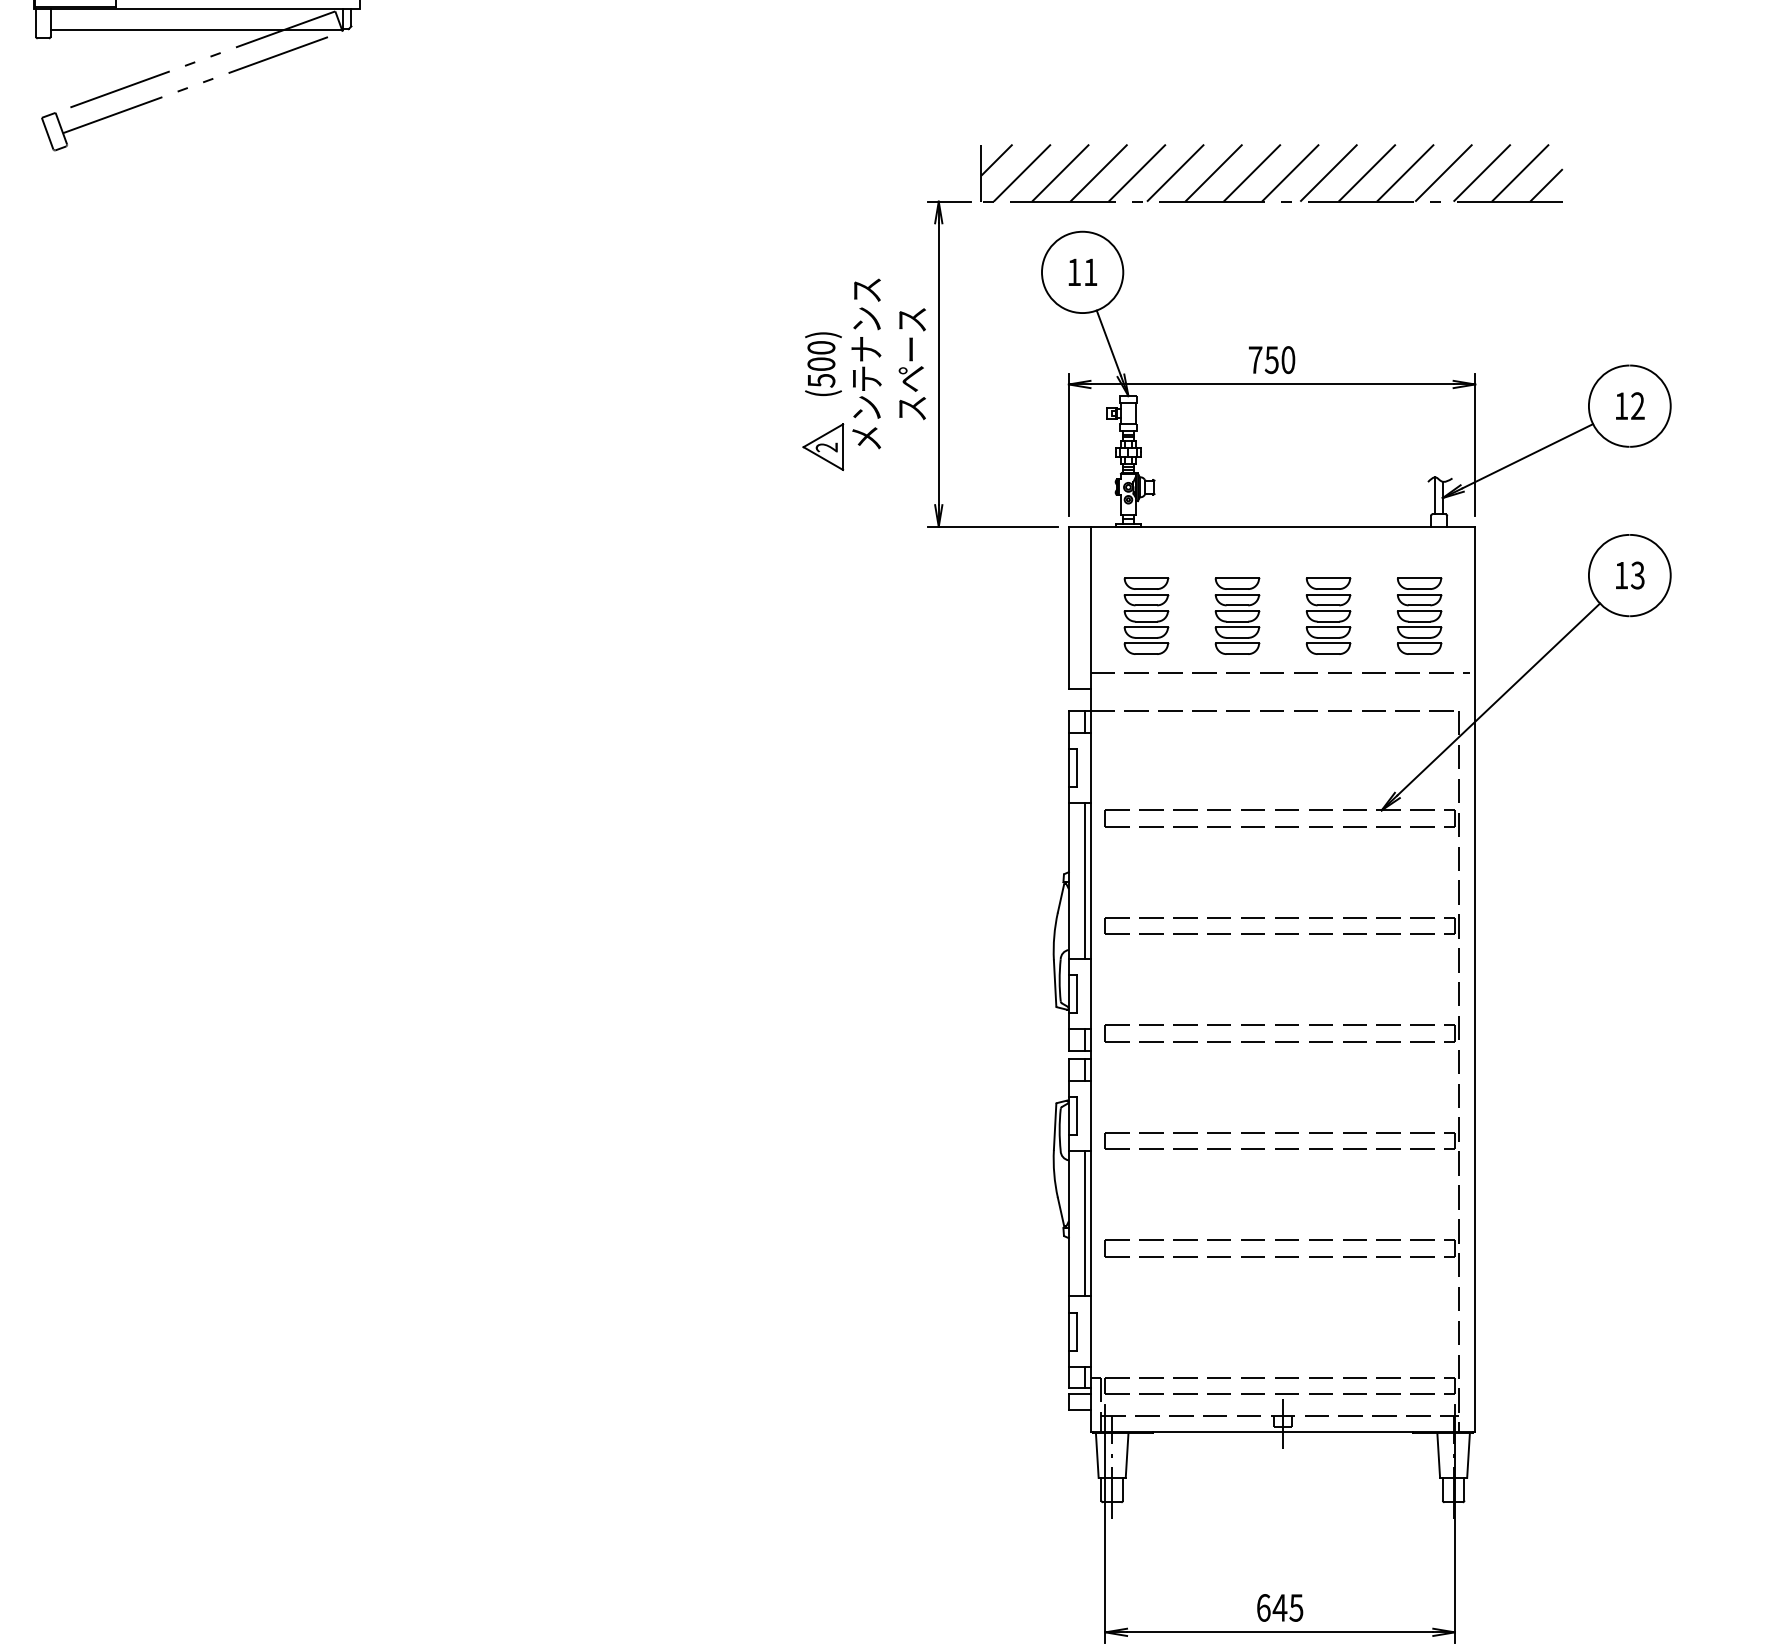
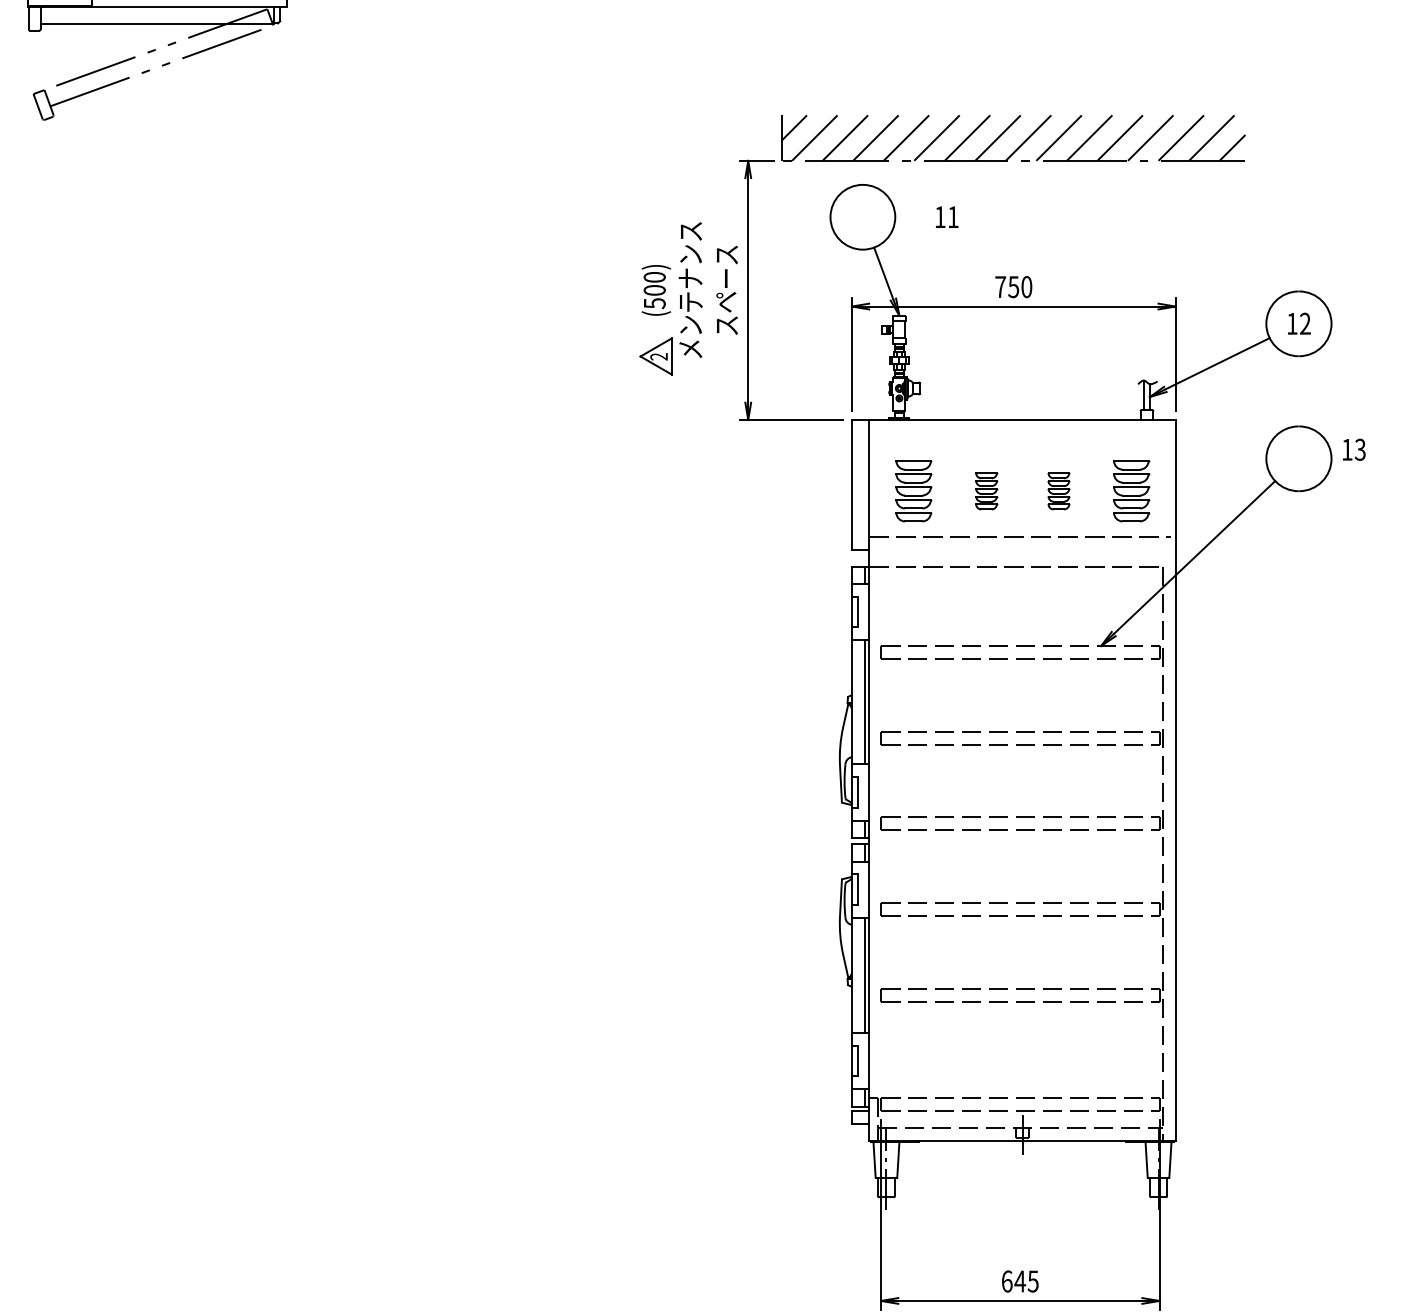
text: (1083, 271) -> (947, 216), moved
text: (1630, 575) -> (1354, 449), moved
part: (1237, 616) -> (986, 491), size x0.6
part: (1328, 616) -> (1058, 491), size x0.6

